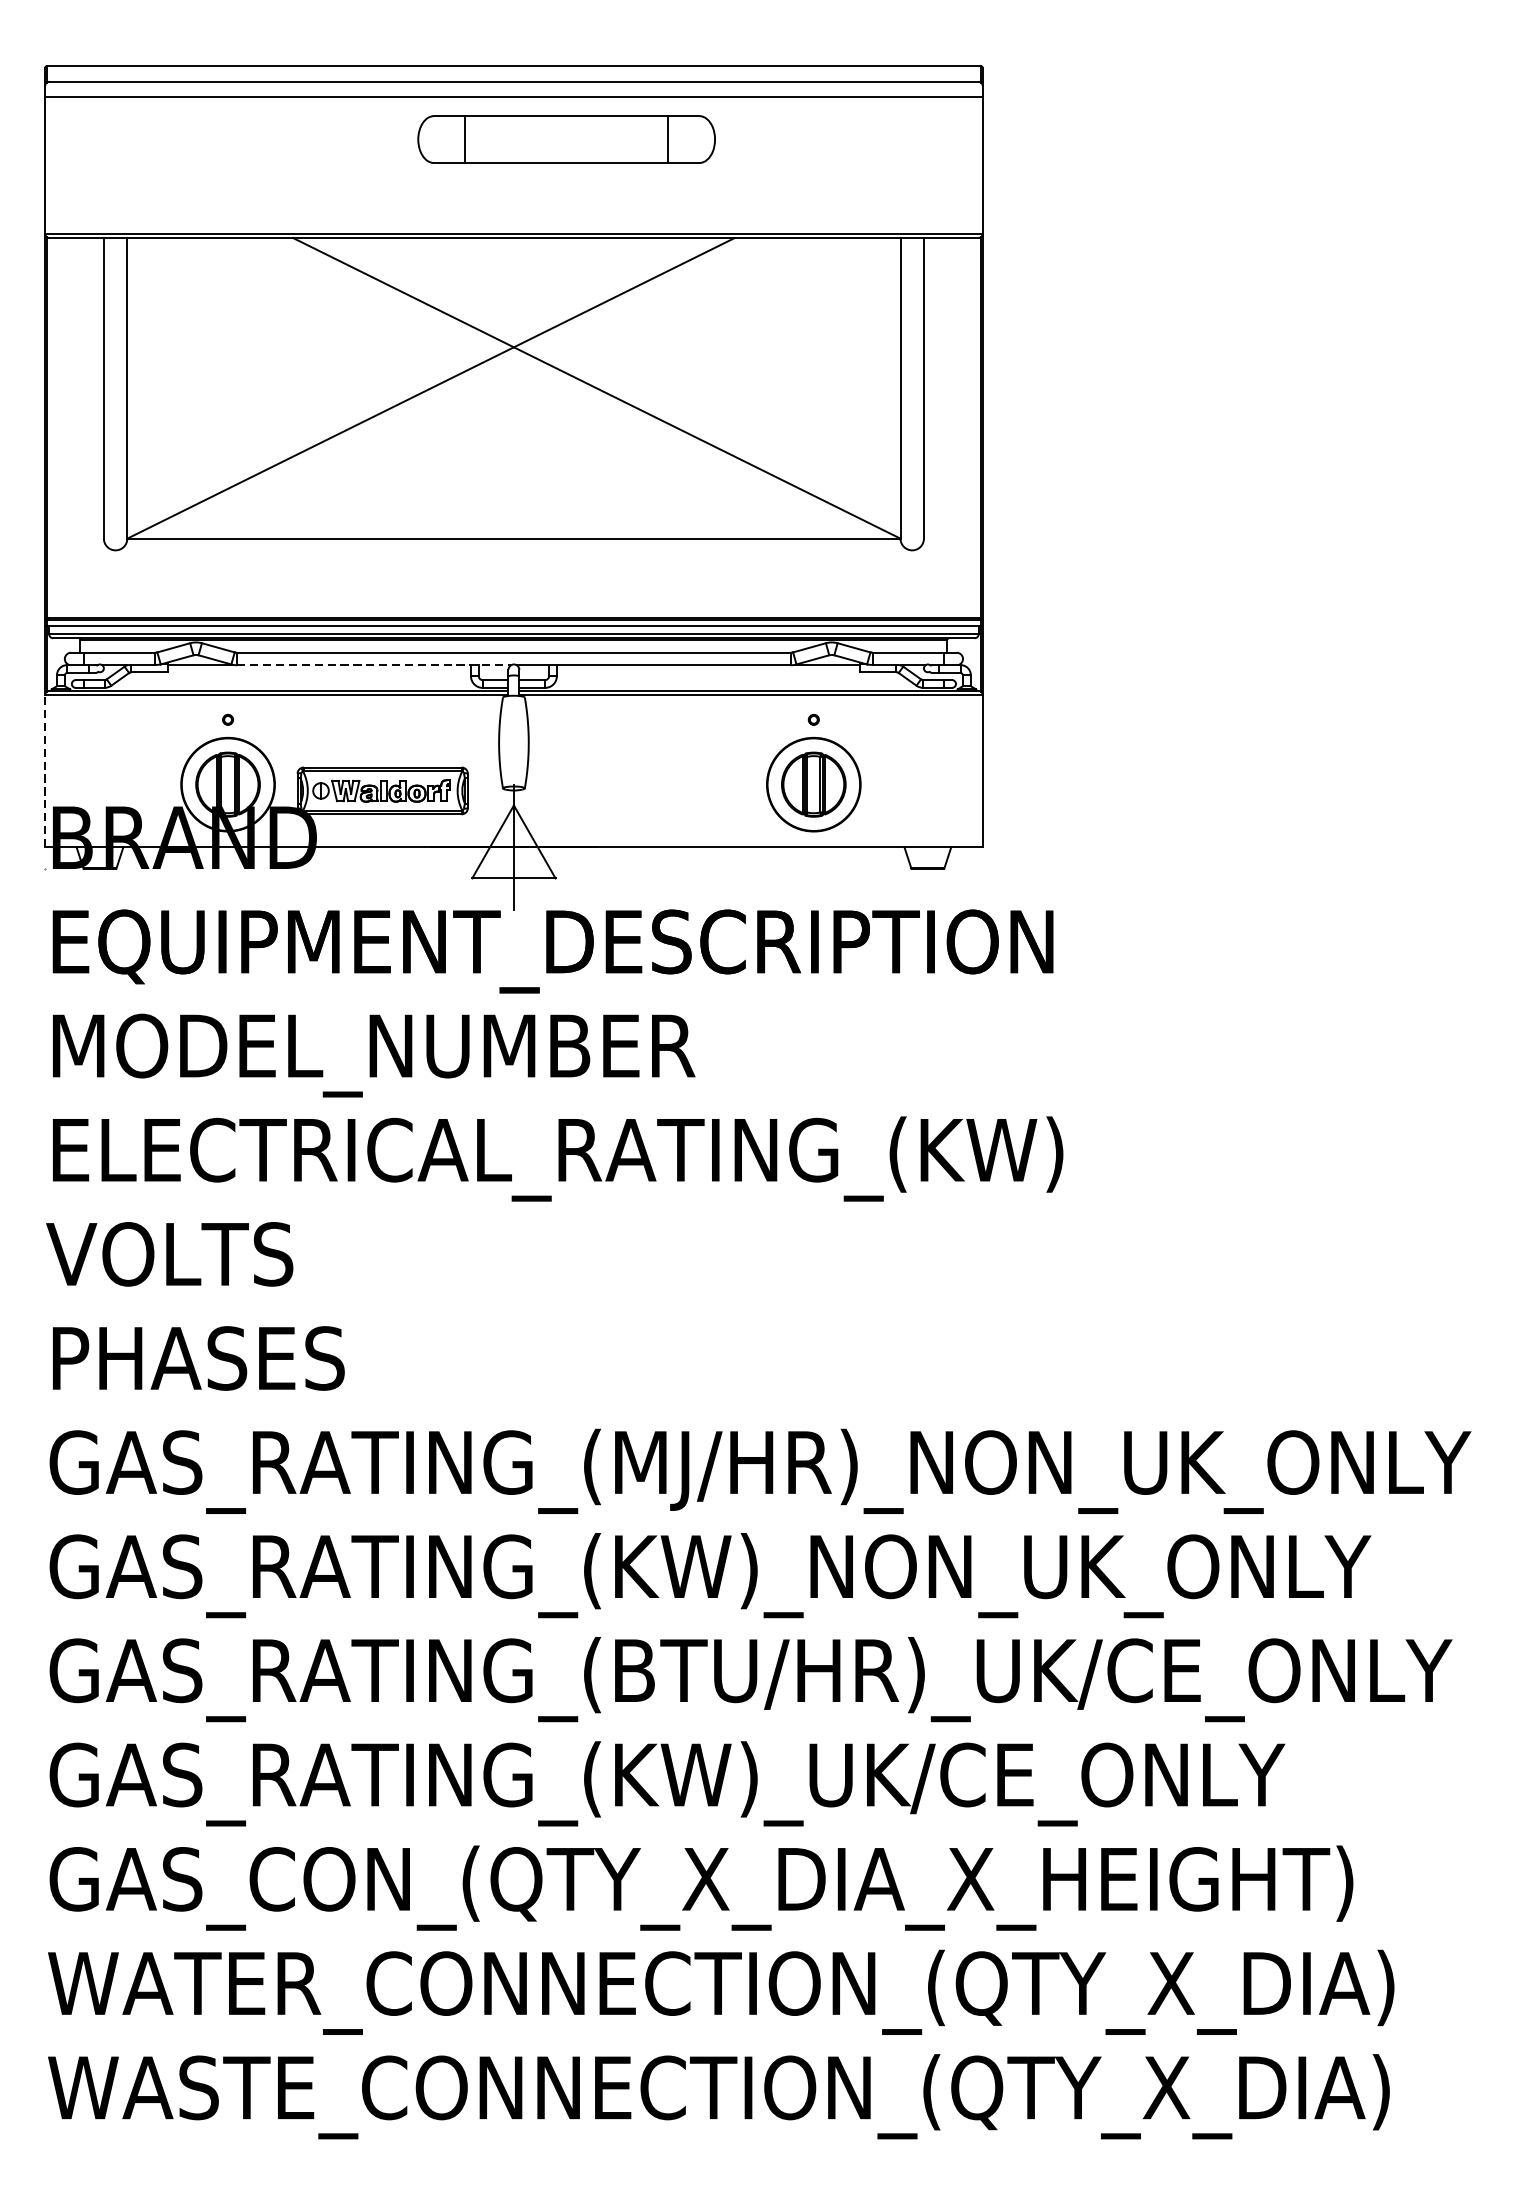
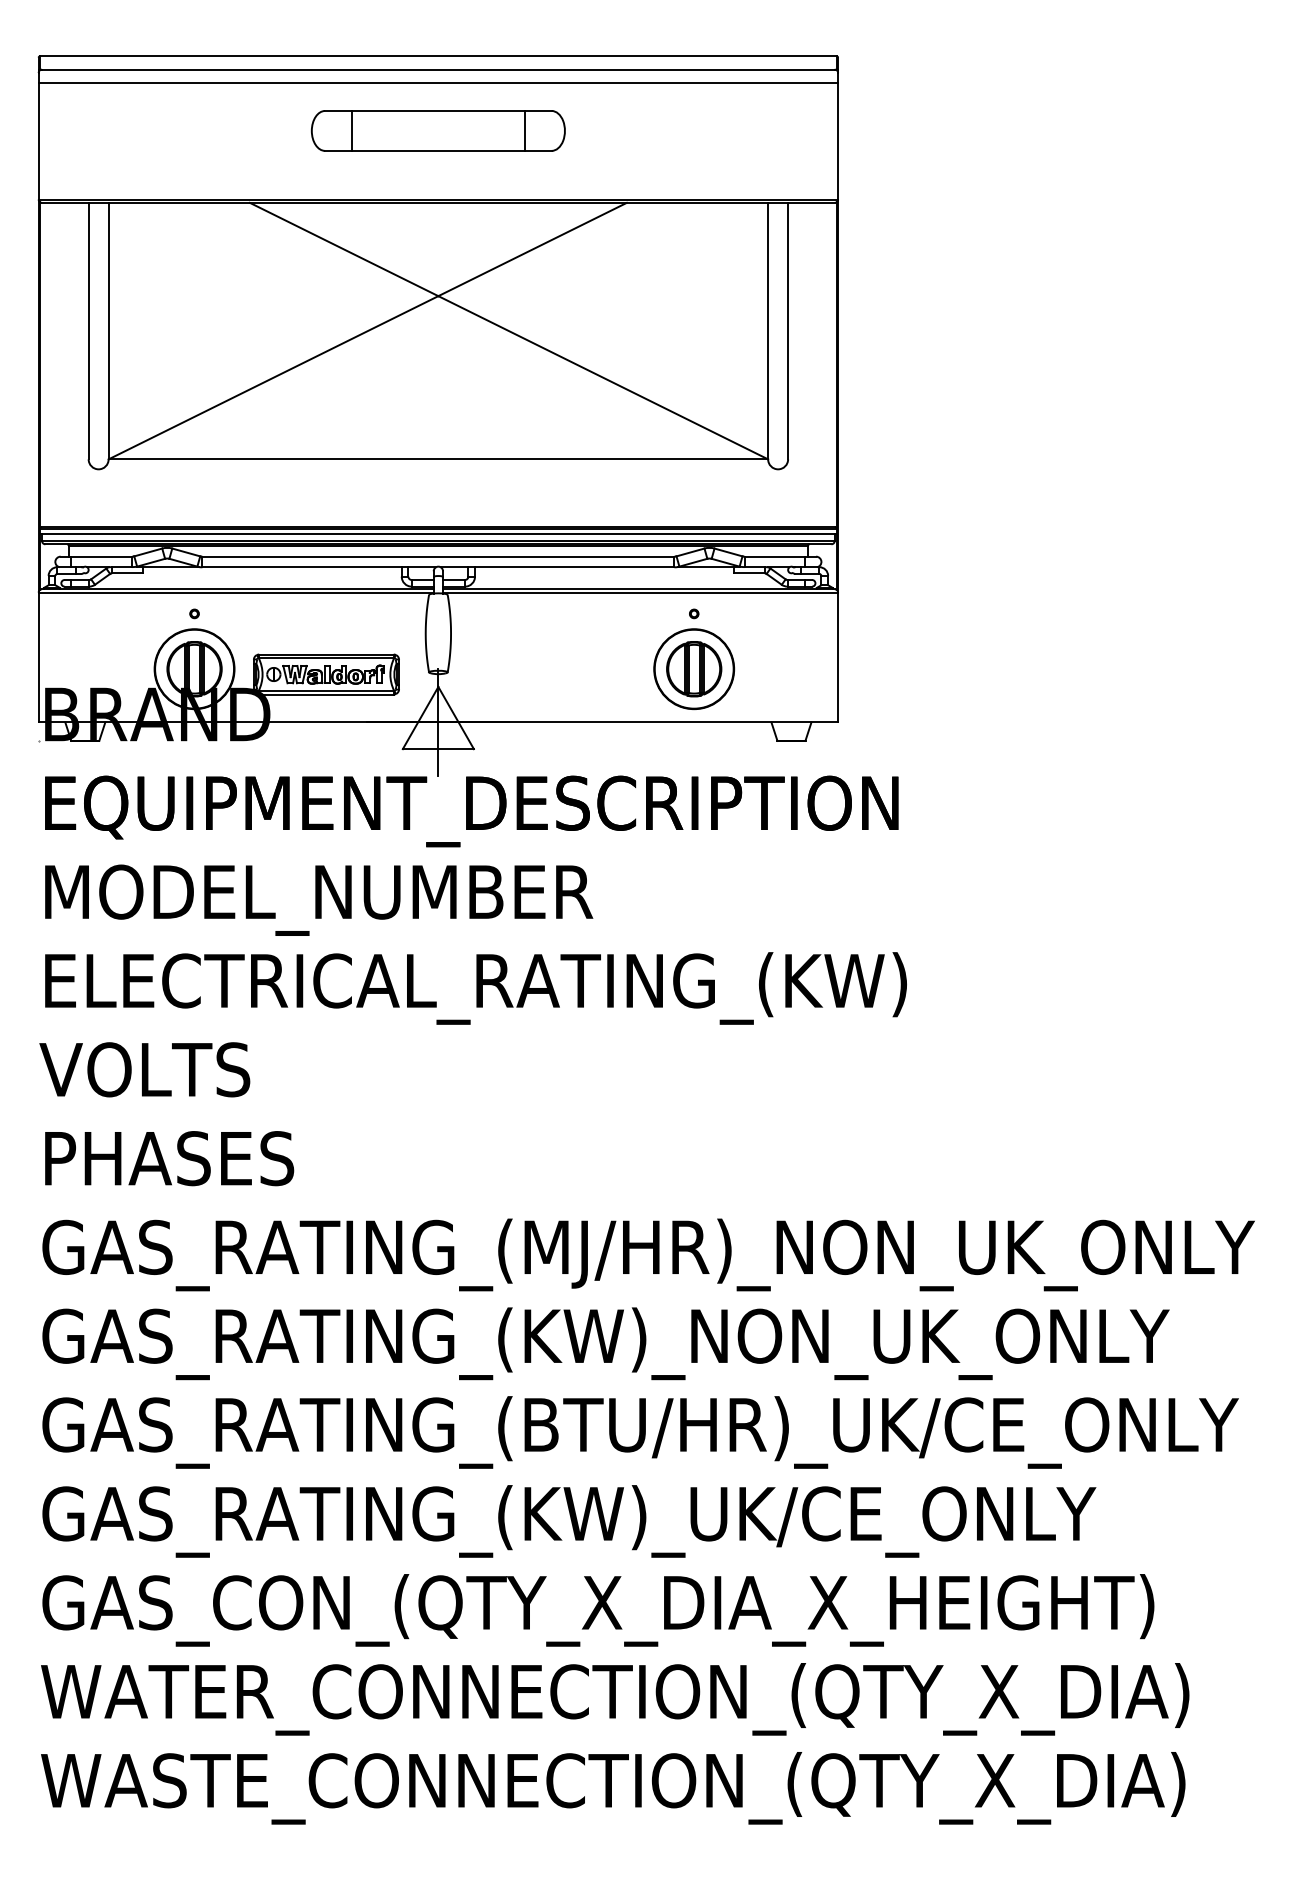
part: (565, 139) -> (437, 130), moved
line: (374, 665) -> (319, 567), dashed -> solid
line: (45, 770) -> (38, 657), dashed -> solid

